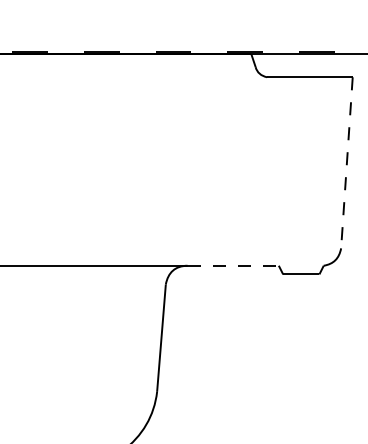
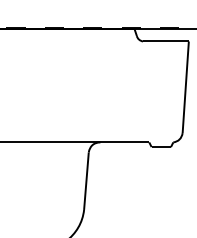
line: (346, 163) -> (185, 87), dashed -> solid
line: (234, 265) -> (125, 142), dashed -> solid

